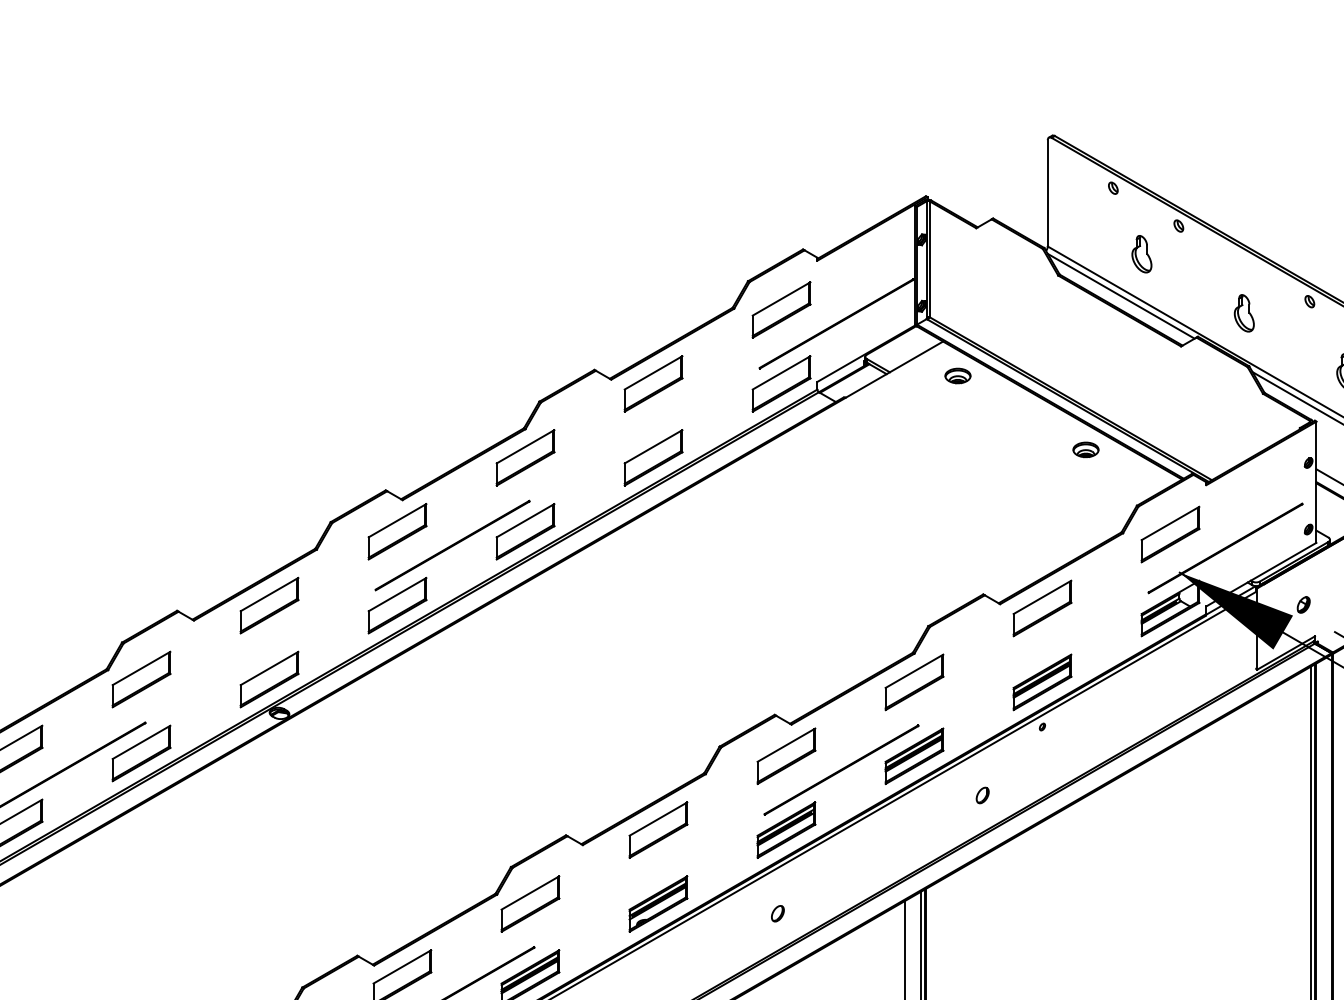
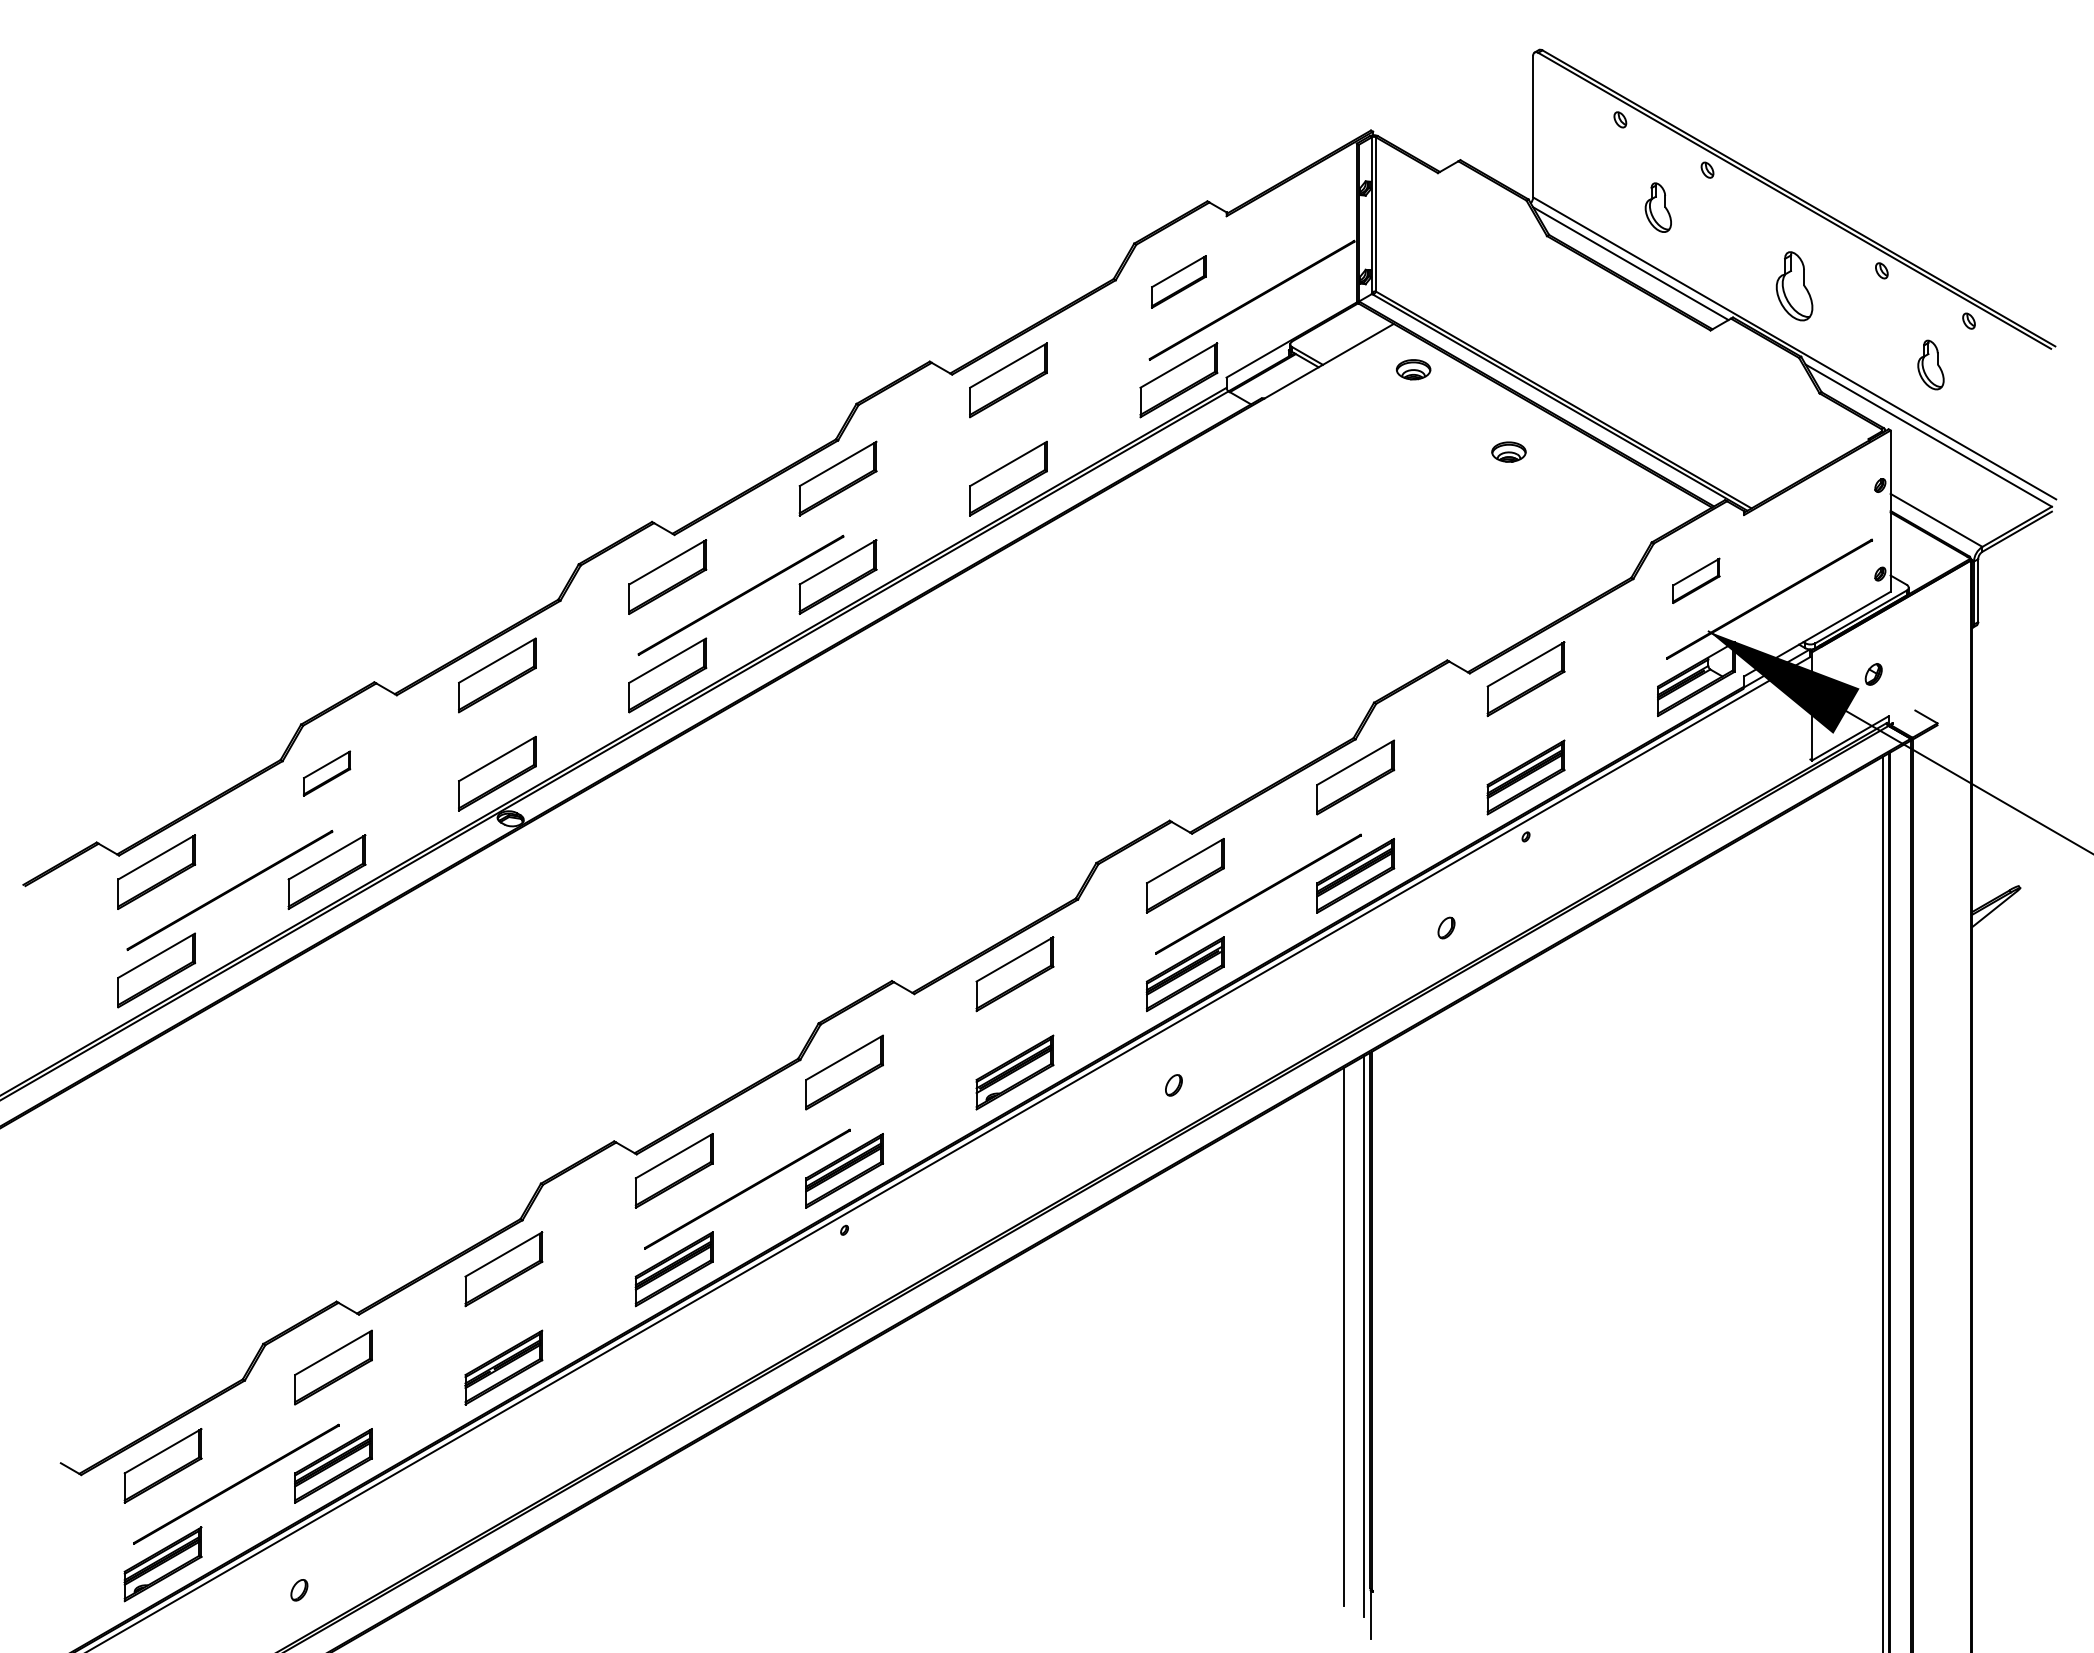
part: (781, 309) -> (1178, 281), size x0.7
part: (1244, 313) -> (1794, 286), size x1.4
part: (1085, 449) -> (1508, 451), moved
part: (1170, 534) -> (1696, 580), size x0.6
part: (141, 679) -> (326, 773), size x0.6

